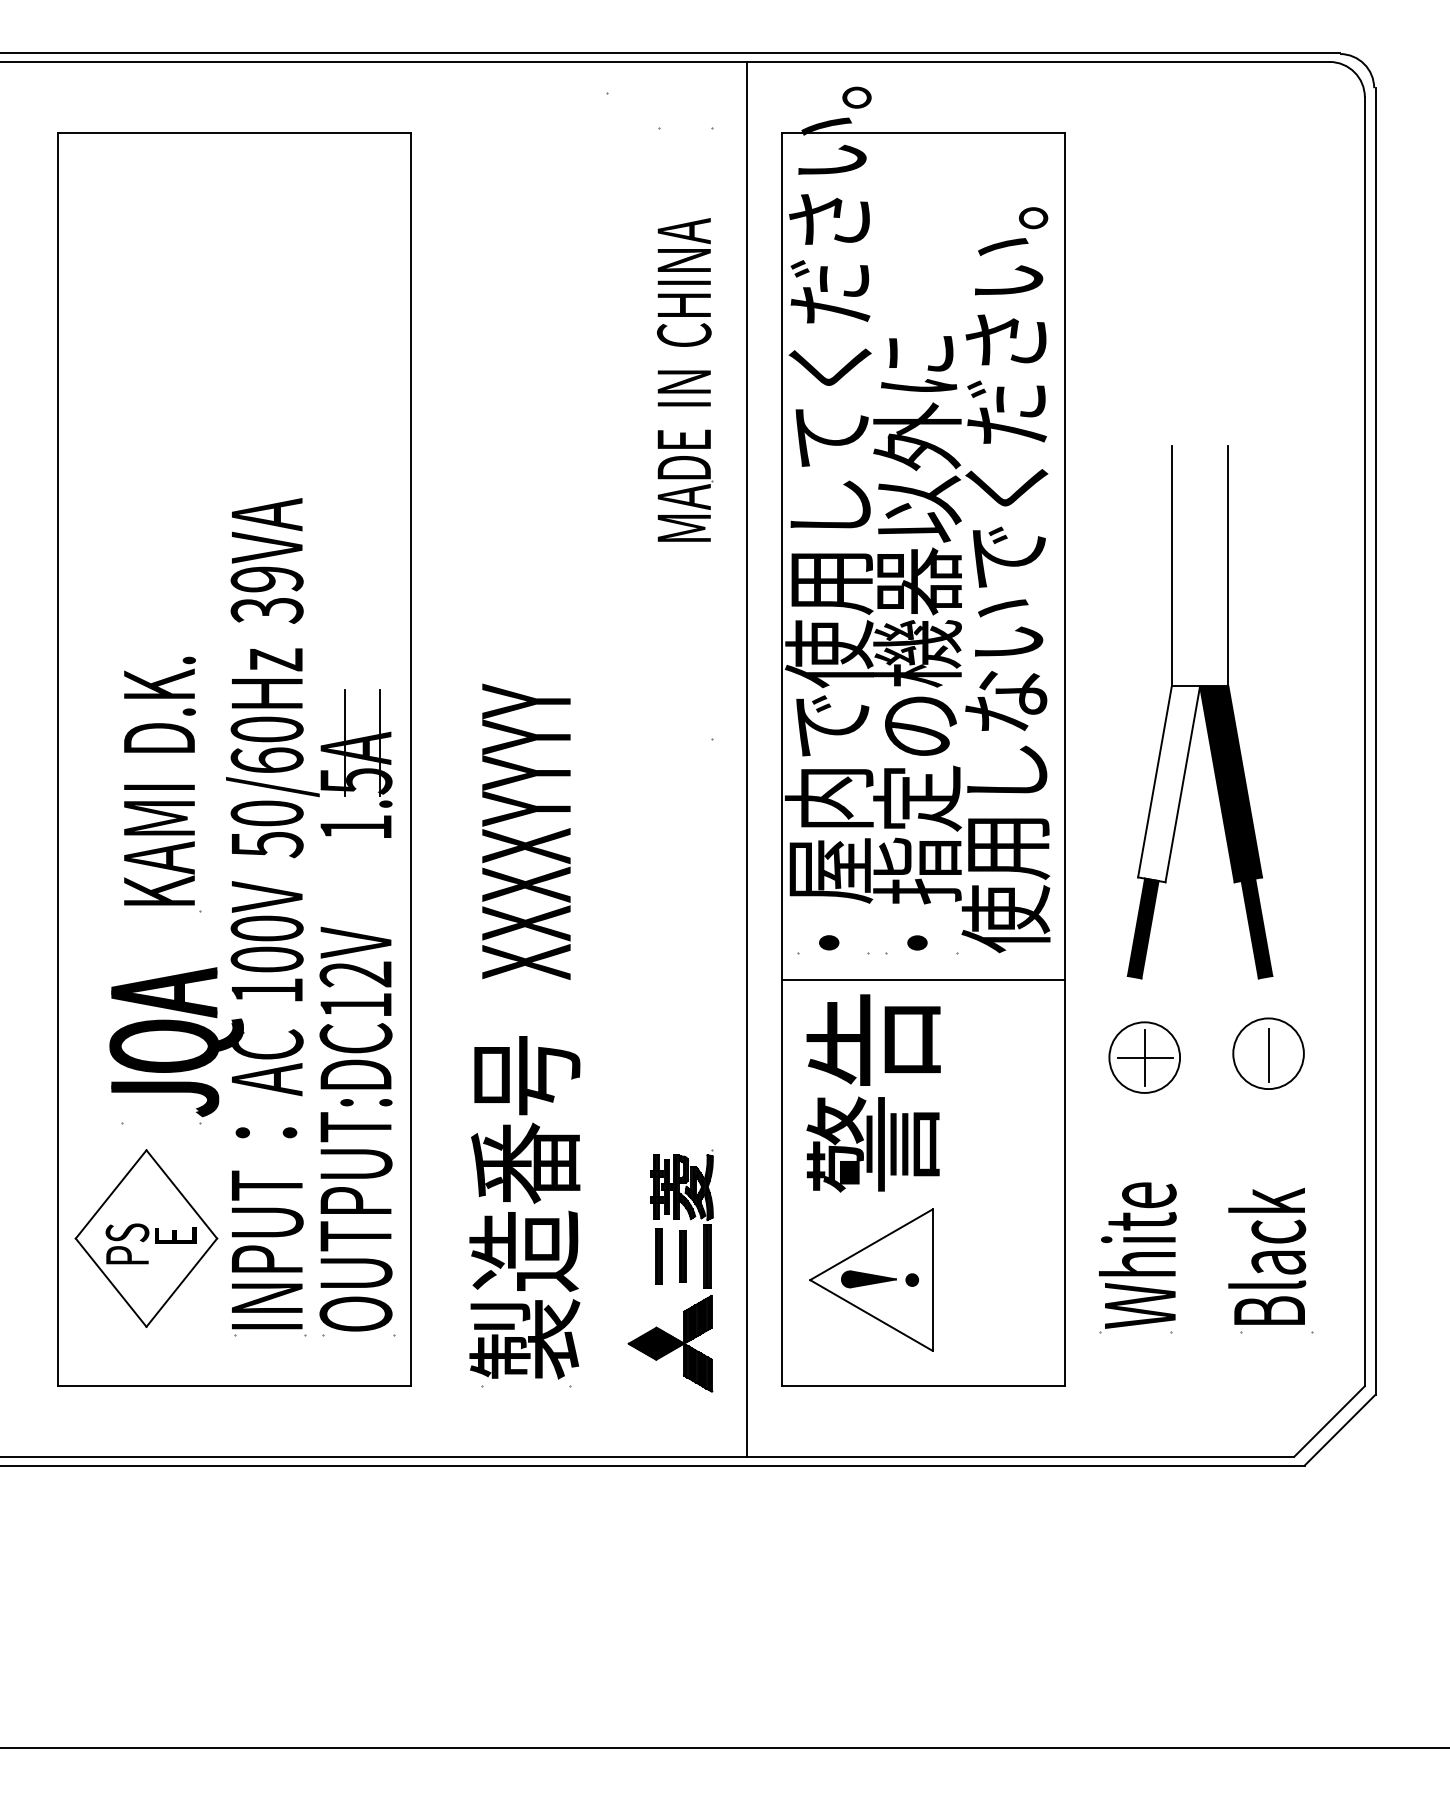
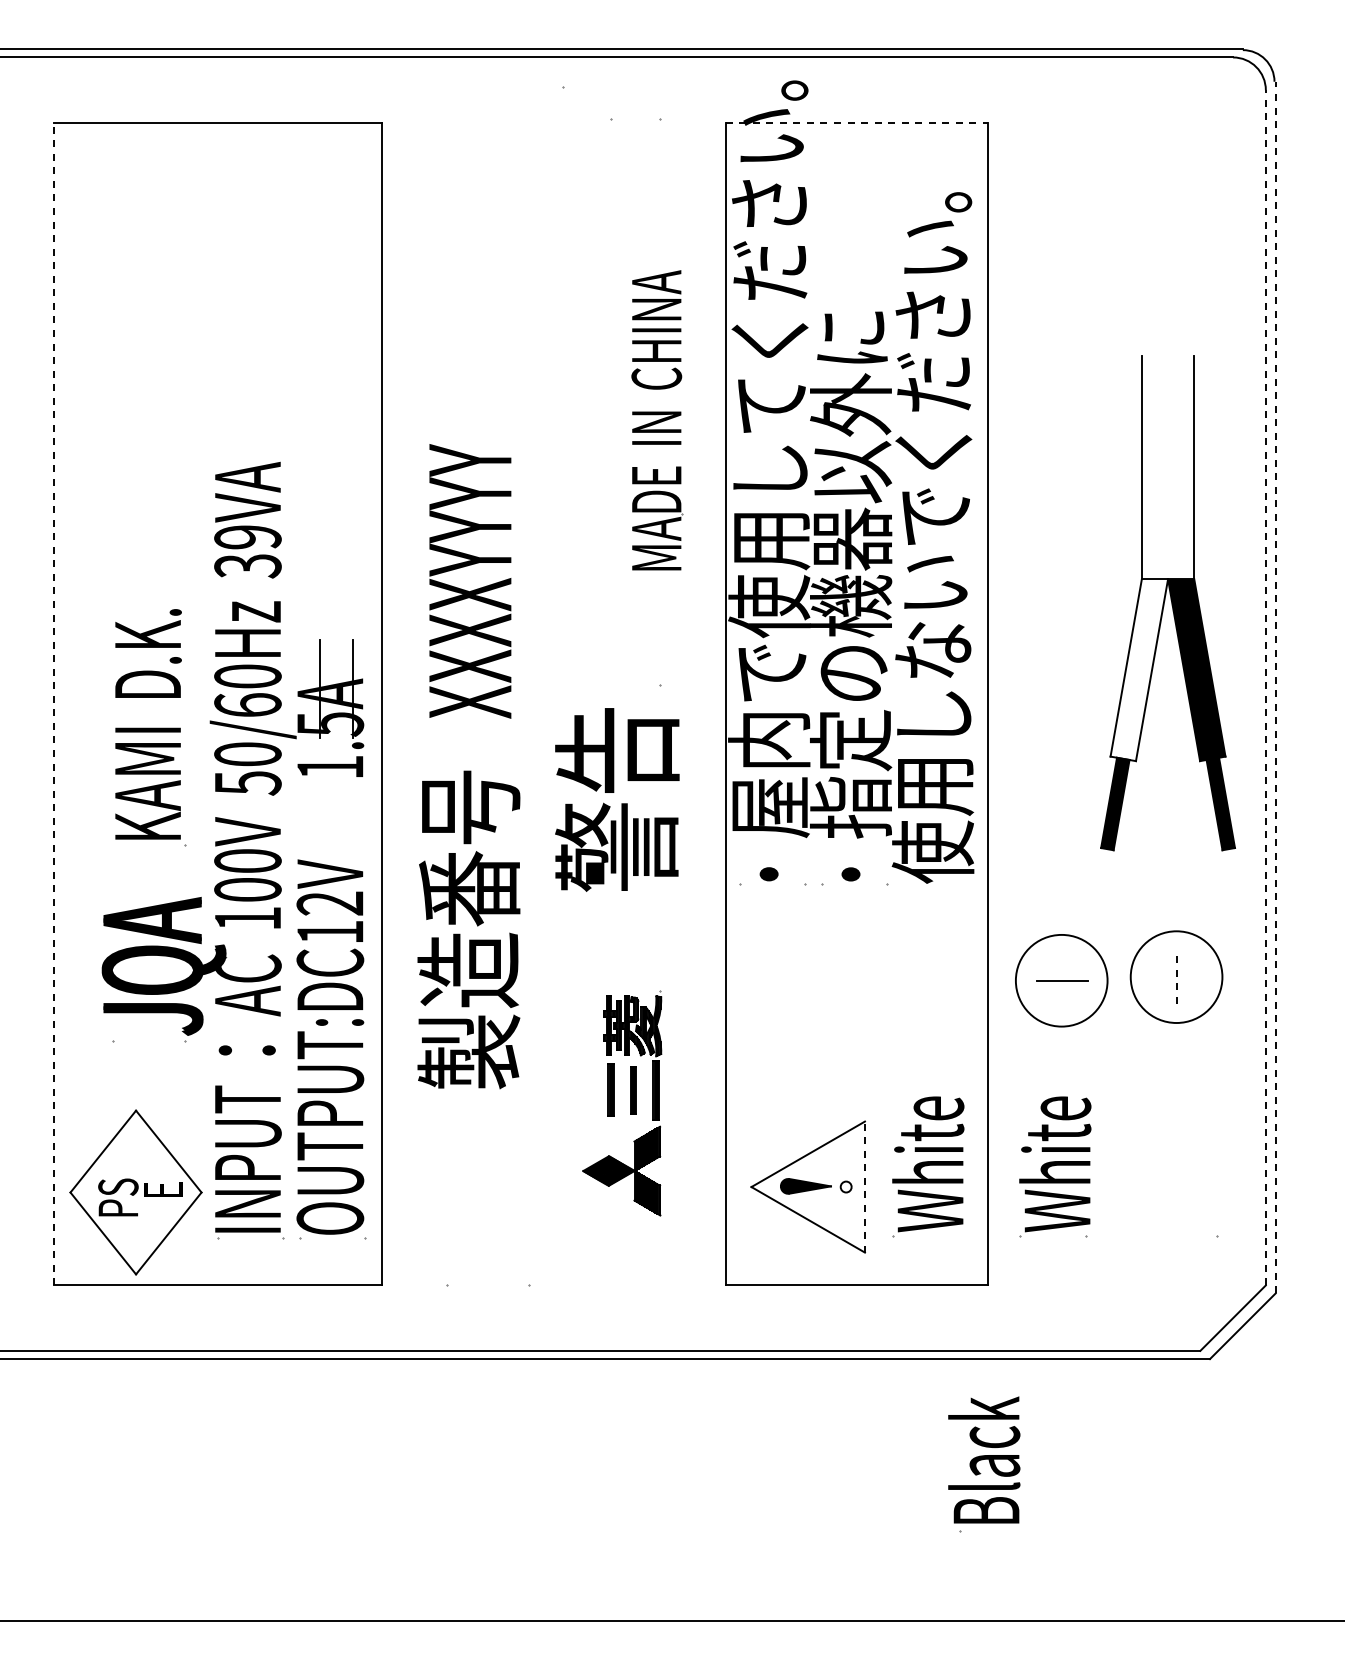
line: (923, 132) -> (856, 122), solid -> dashed
part: (685, 380) -> (657, 420), moved
part: (1199, 712) -> (1167, 603), moved
line: (1364, 741) -> (1265, 687), solid -> dashed
line: (1375, 741) -> (1275, 687), solid -> dashed
line: (58, 758) -> (54, 703), solid -> dashed
line: (746, 758) -> (692, 703), removed
line: (923, 979) -> (856, 908), removed
text: (524, 1031) -> (468, 766), moved
circle: (1268, 1053) -> (1176, 976), size x1.4
line: (1268, 1055) -> (1176, 978), solid -> dashed
circle: (1144, 1057) -> (1061, 980), size x1.4
line: (1144, 1058) -> (1061, 981), removed
text: (873, 1092) -> (617, 799), moved
part: (145, 1238) -> (135, 1192), moved
part: (1001, 1257) -> (928, 1166), added
part: (1267, 1261) -> (984, 1464), moved
part: (662, 1270) -> (614, 1103), moved
fill: (911, 1279) -> (845, 1186), removed
line: (932, 1280) -> (864, 1187), solid -> dashed

